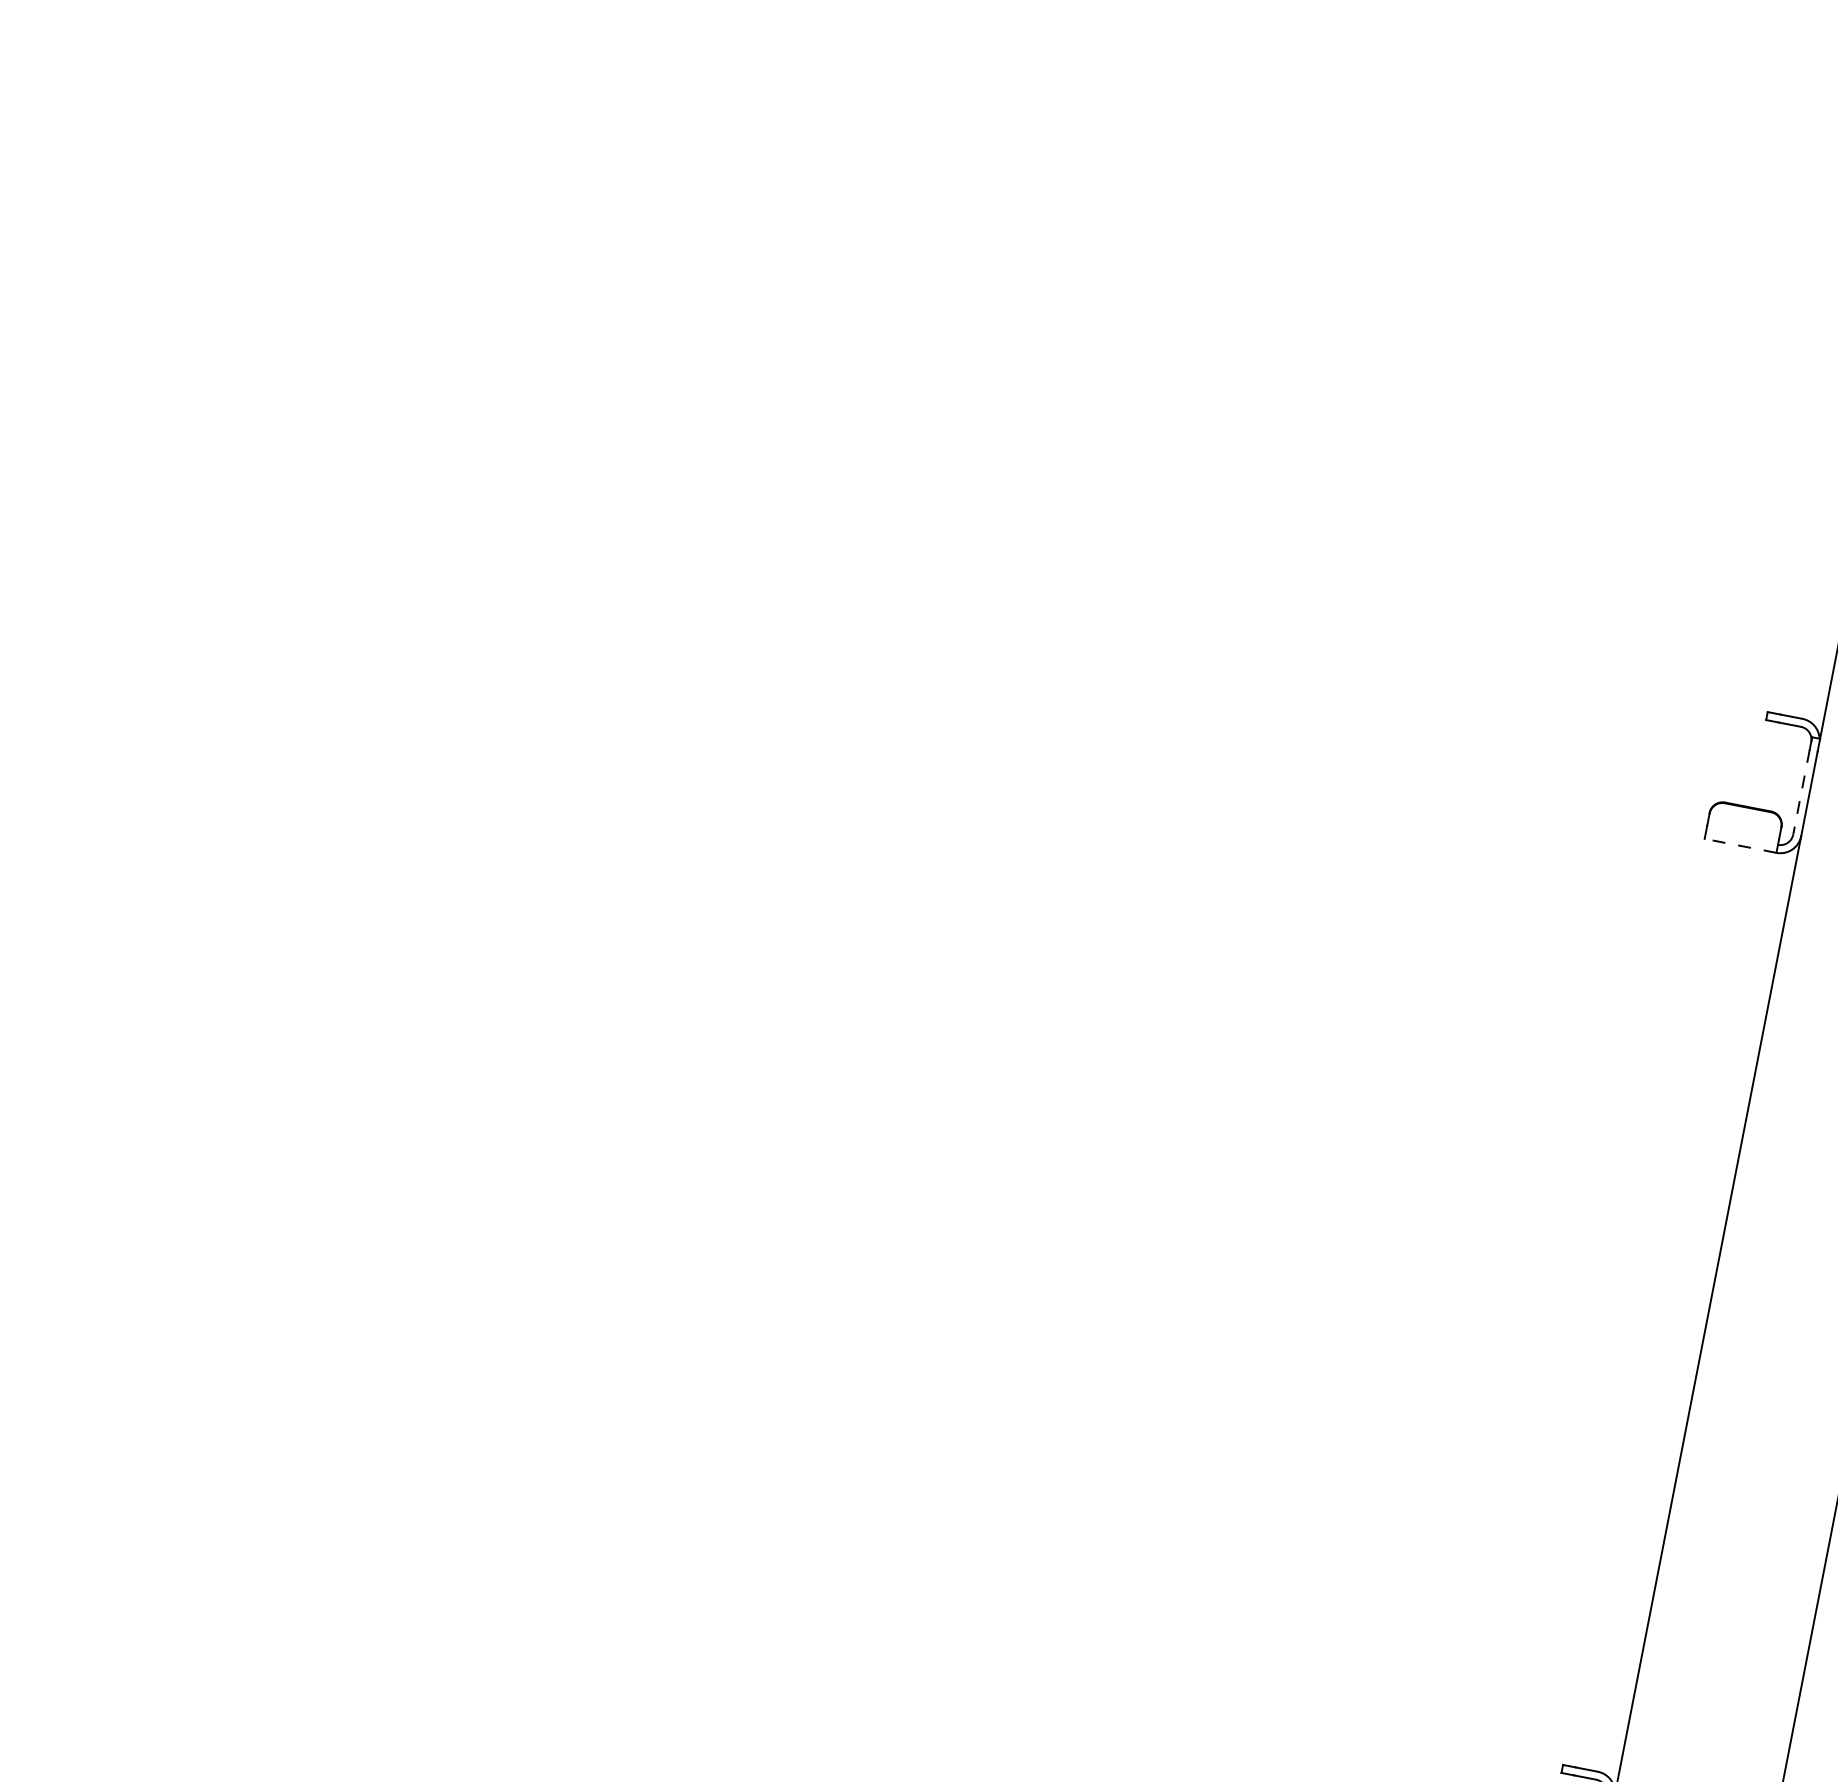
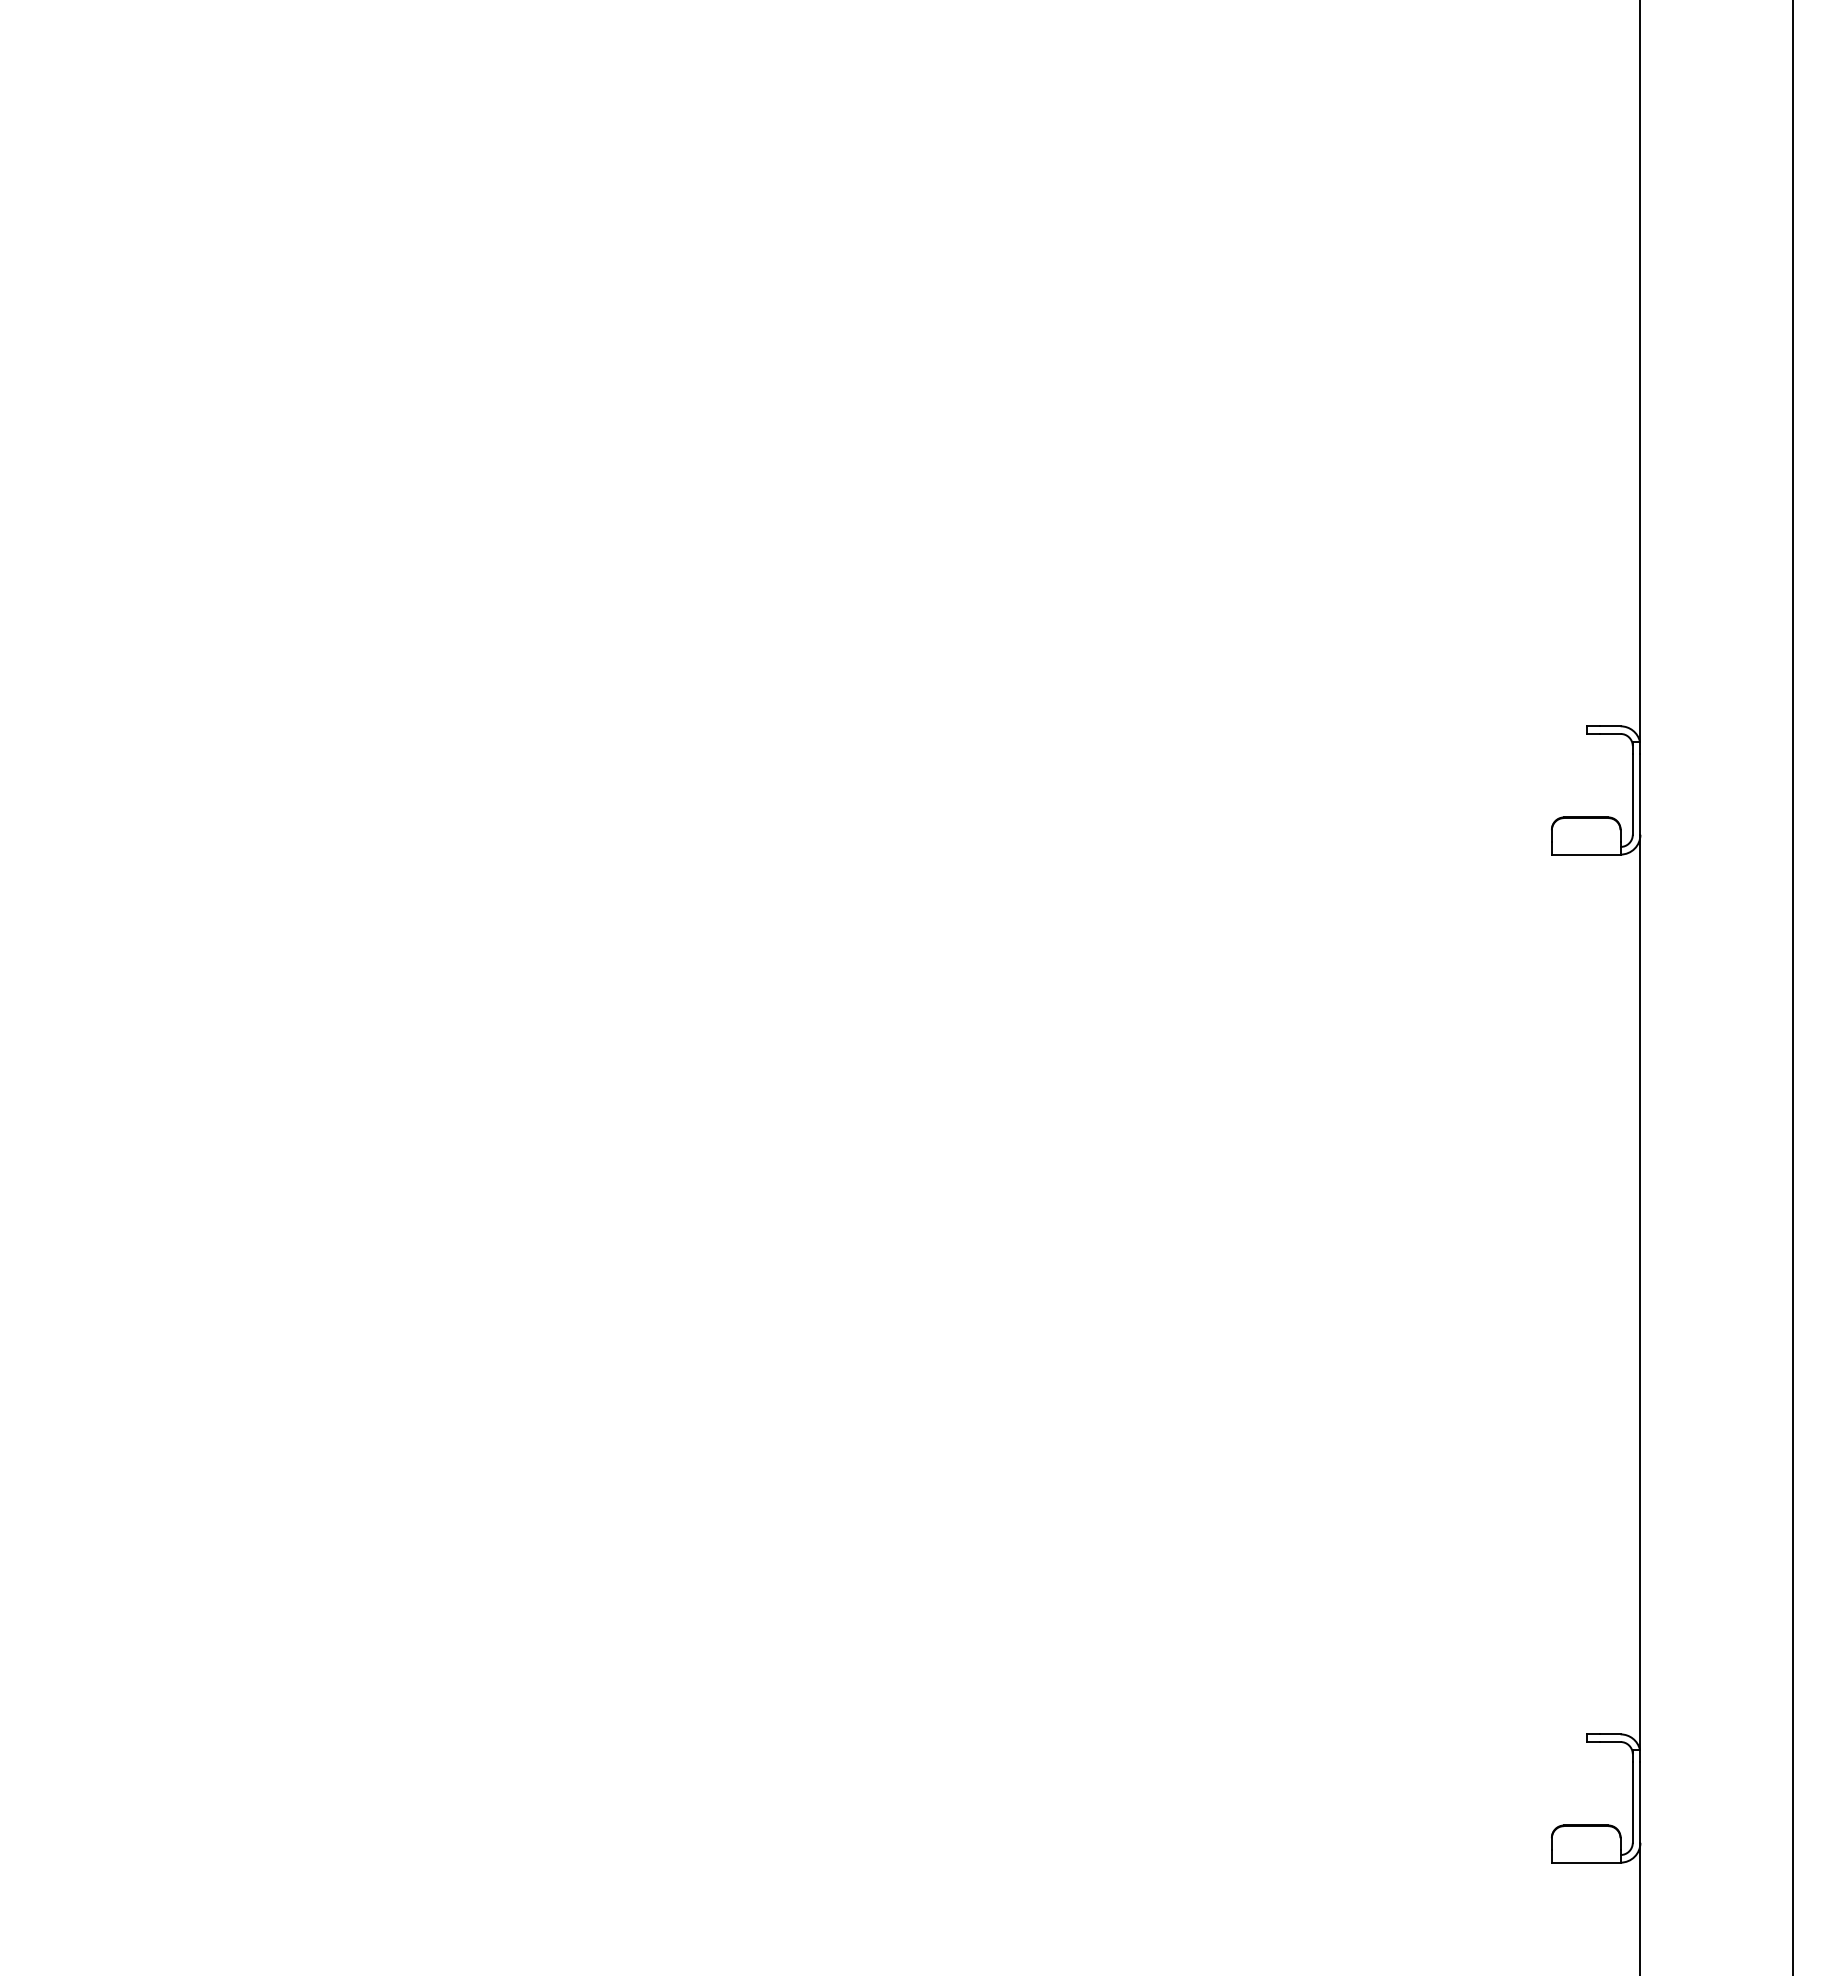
line: (1801, 792) -> (1632, 794), dashed -> solid
line: (1739, 845) -> (1585, 854), dashed -> solid

